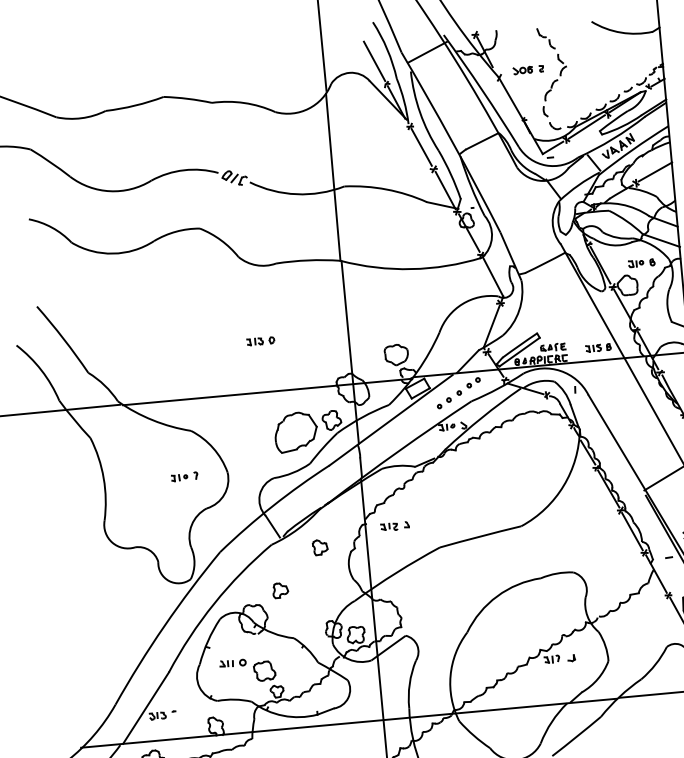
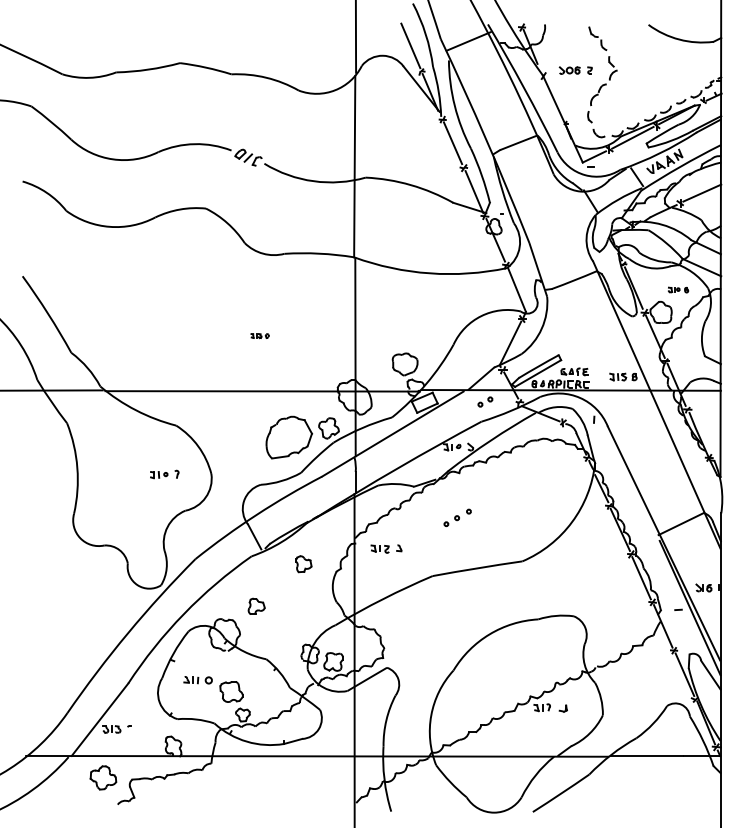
part: (641, 262) -> (678, 289), size x0.7
part: (260, 340) -> (259, 335), size x0.6
part: (449, 399) -> (457, 517), moved

